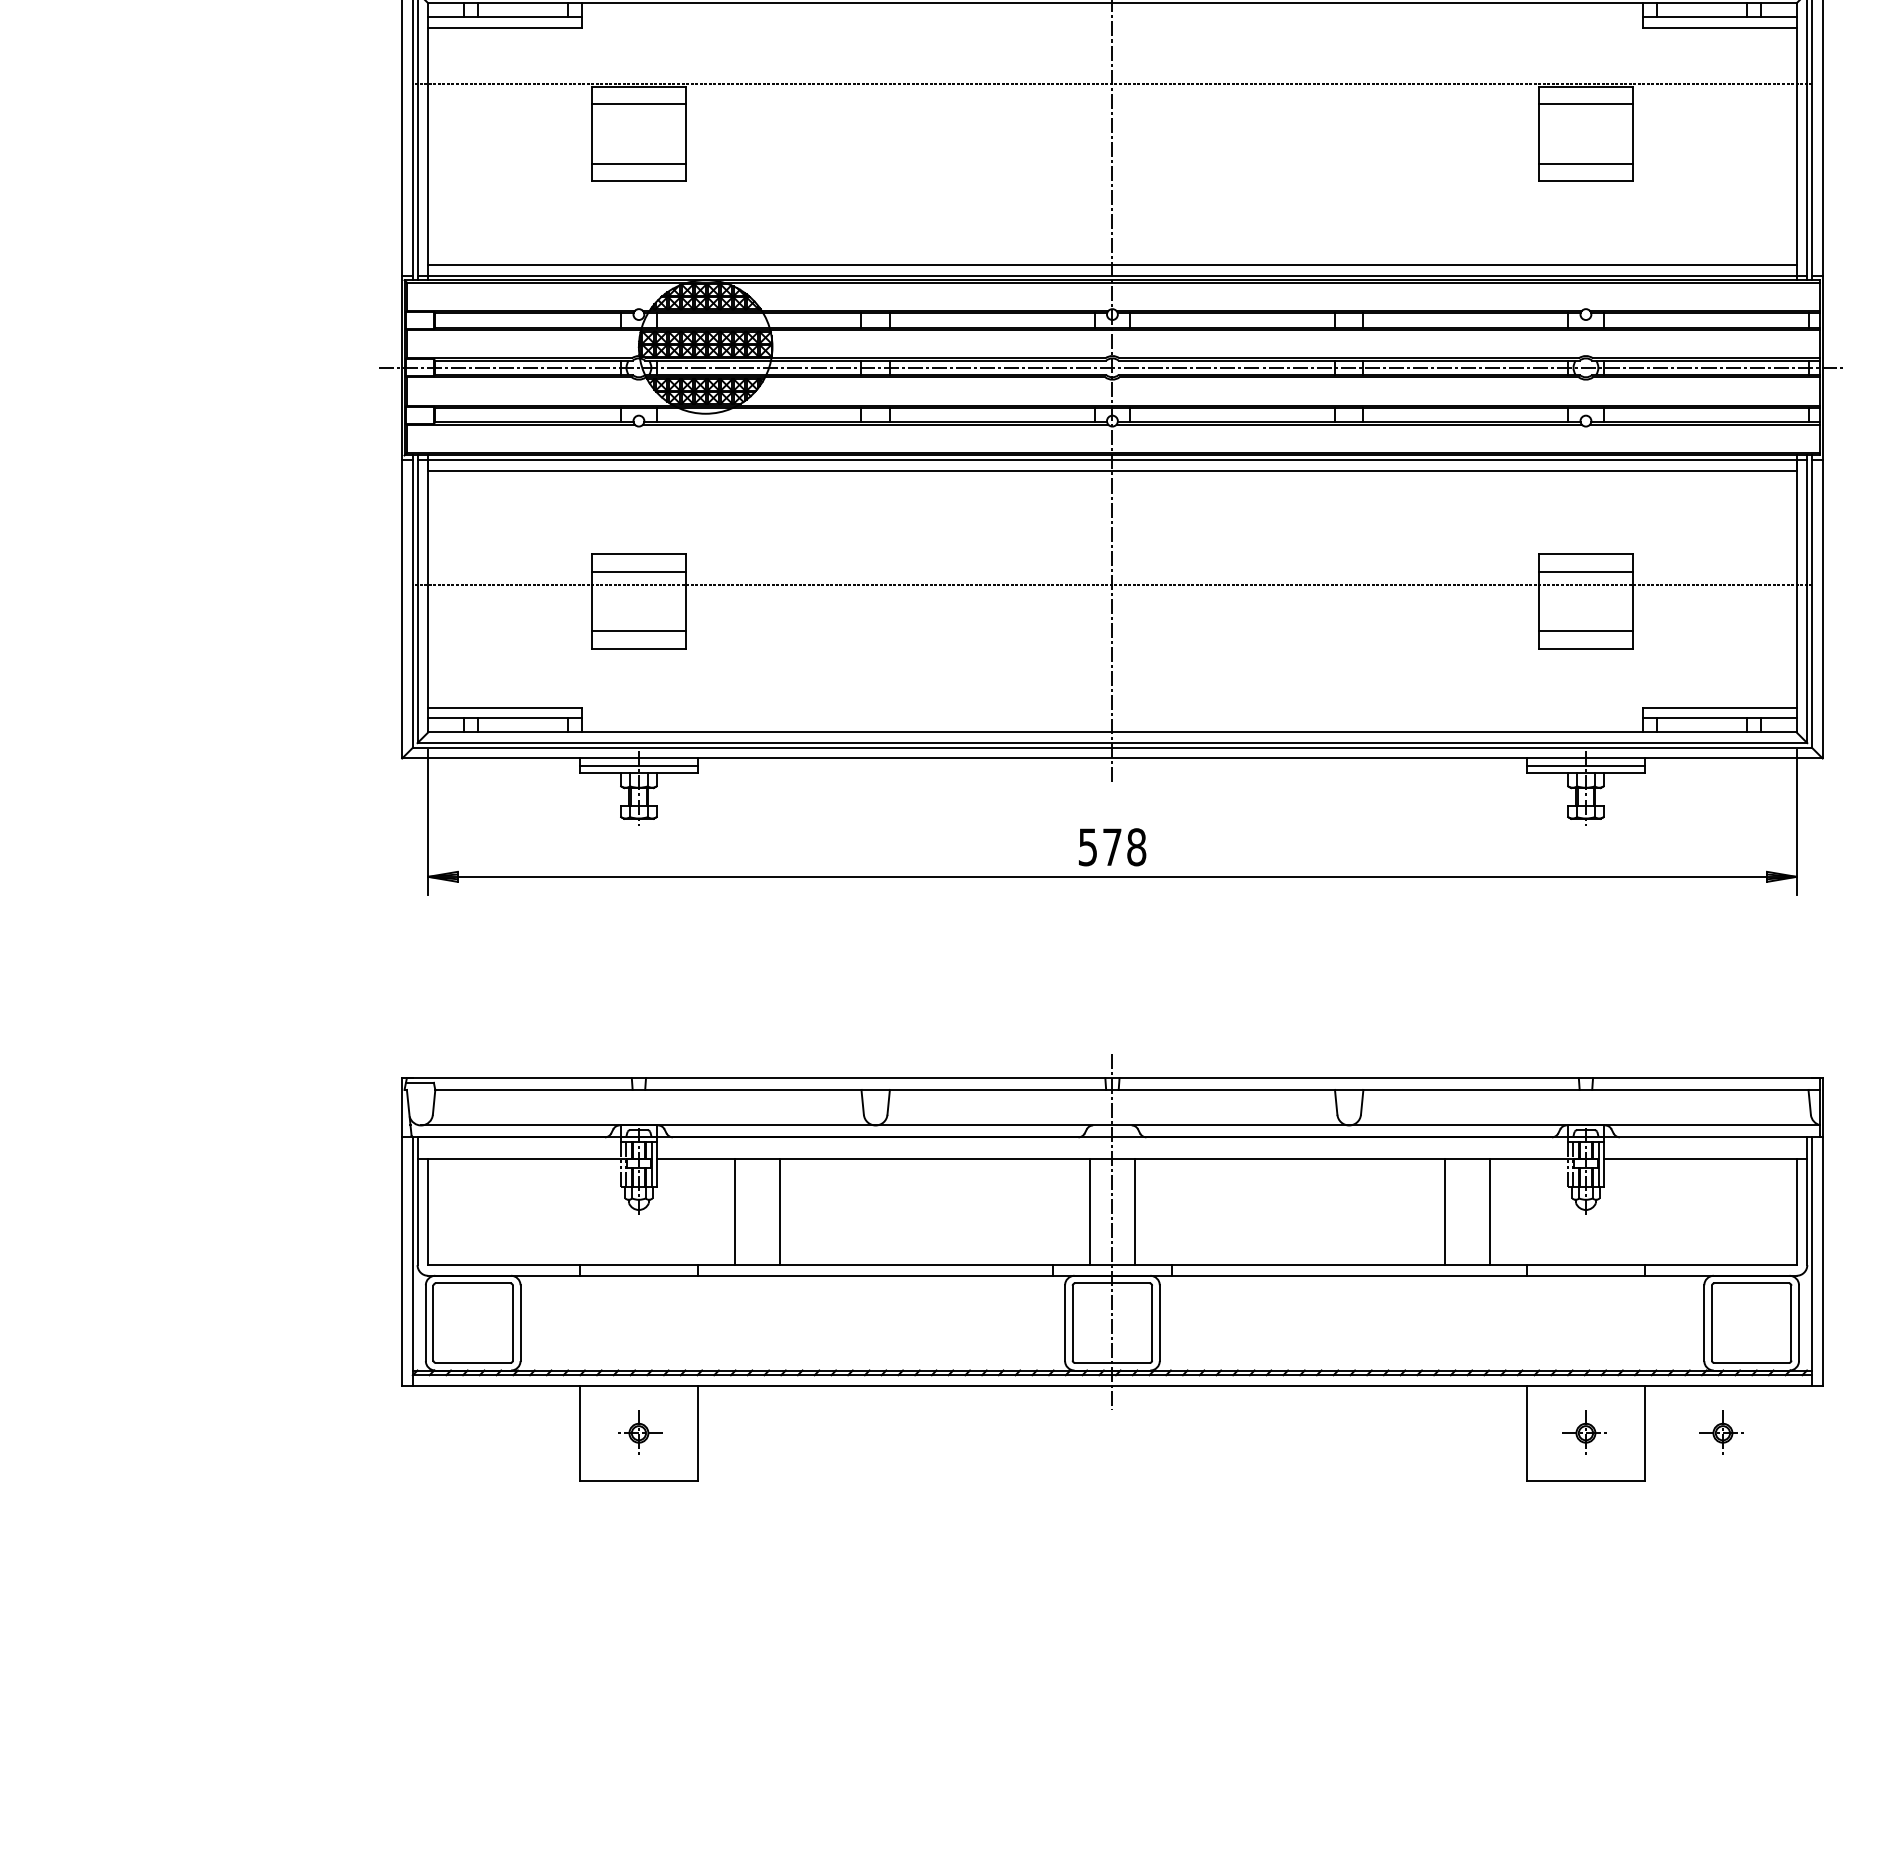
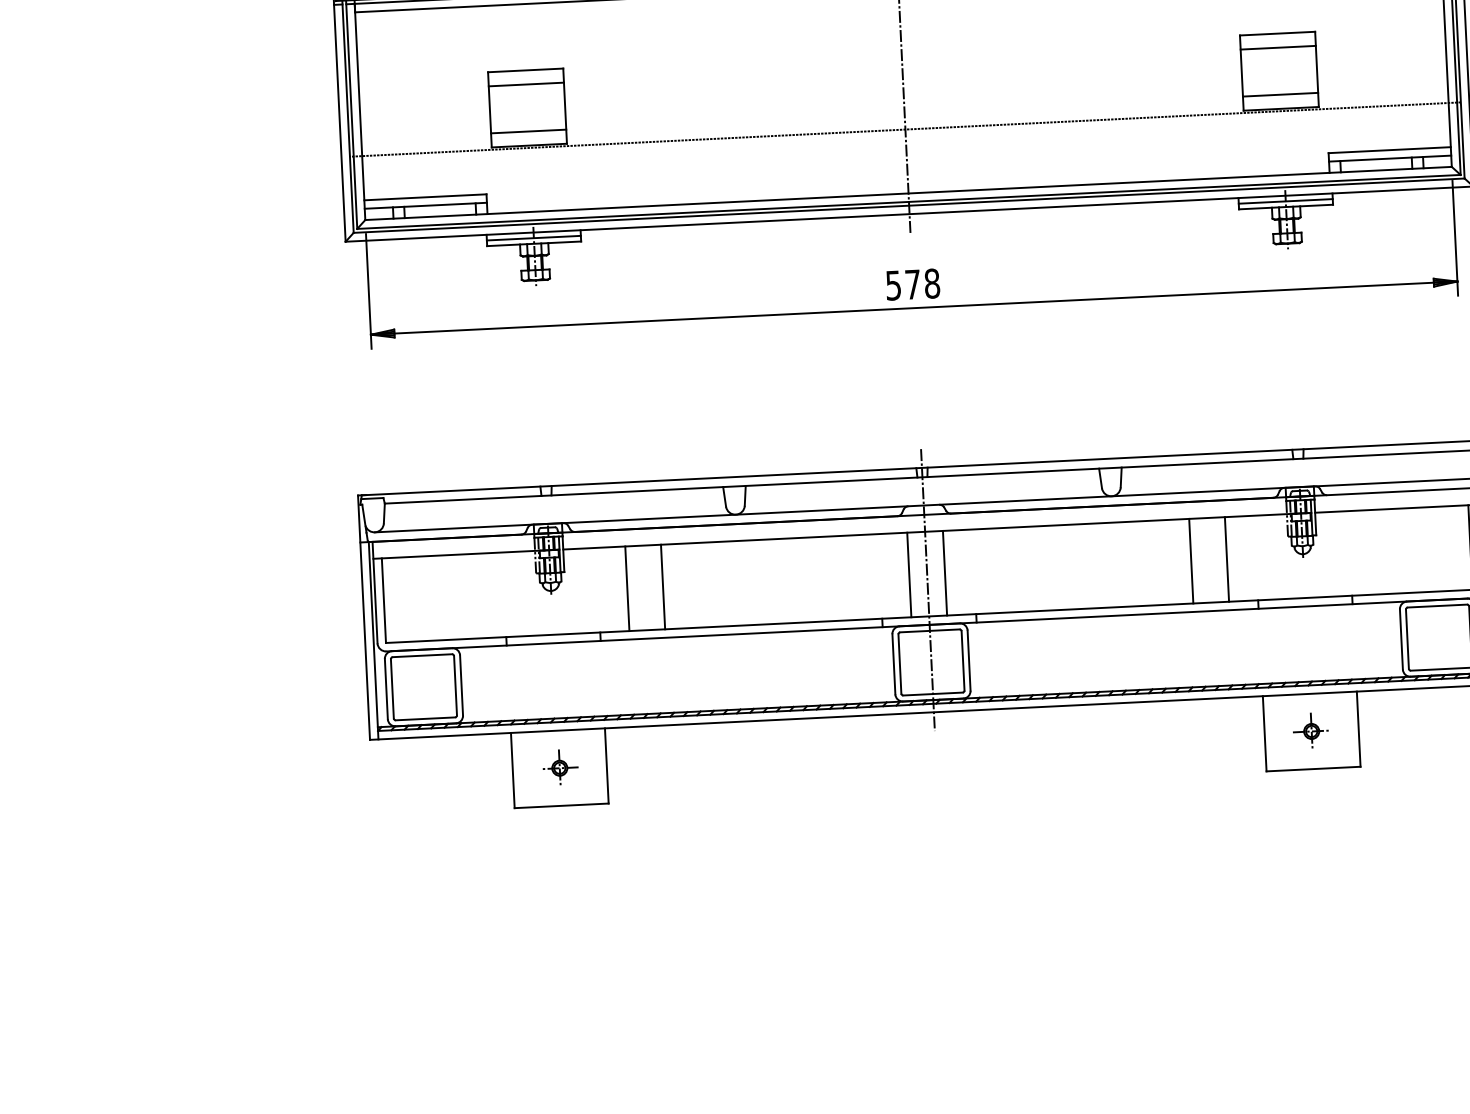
line: (1112, 584) -> (905, 129), moved
part: (1721, 1432) -> (1419, 725), removed

